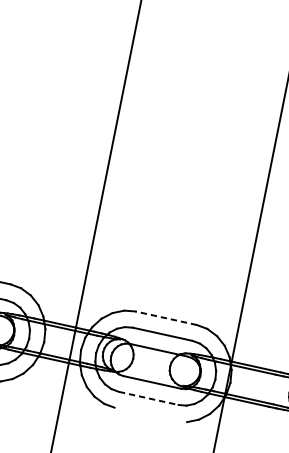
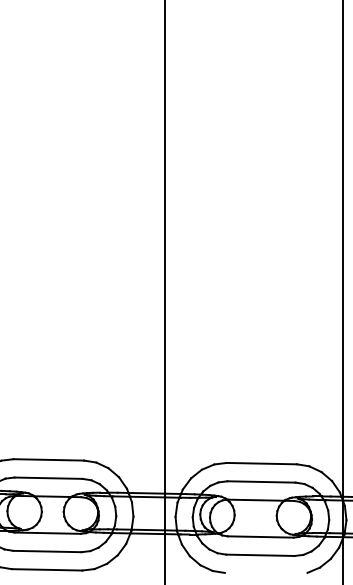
line: (165, 318) -> (261, 463), dashed -> solid
line: (148, 398) -> (260, 555), dashed -> solid

